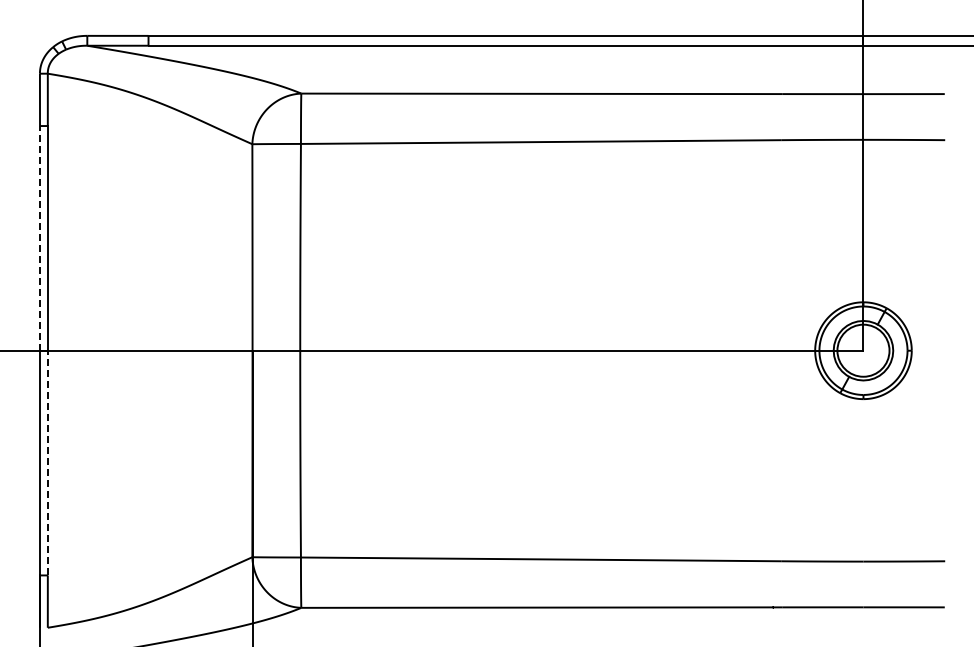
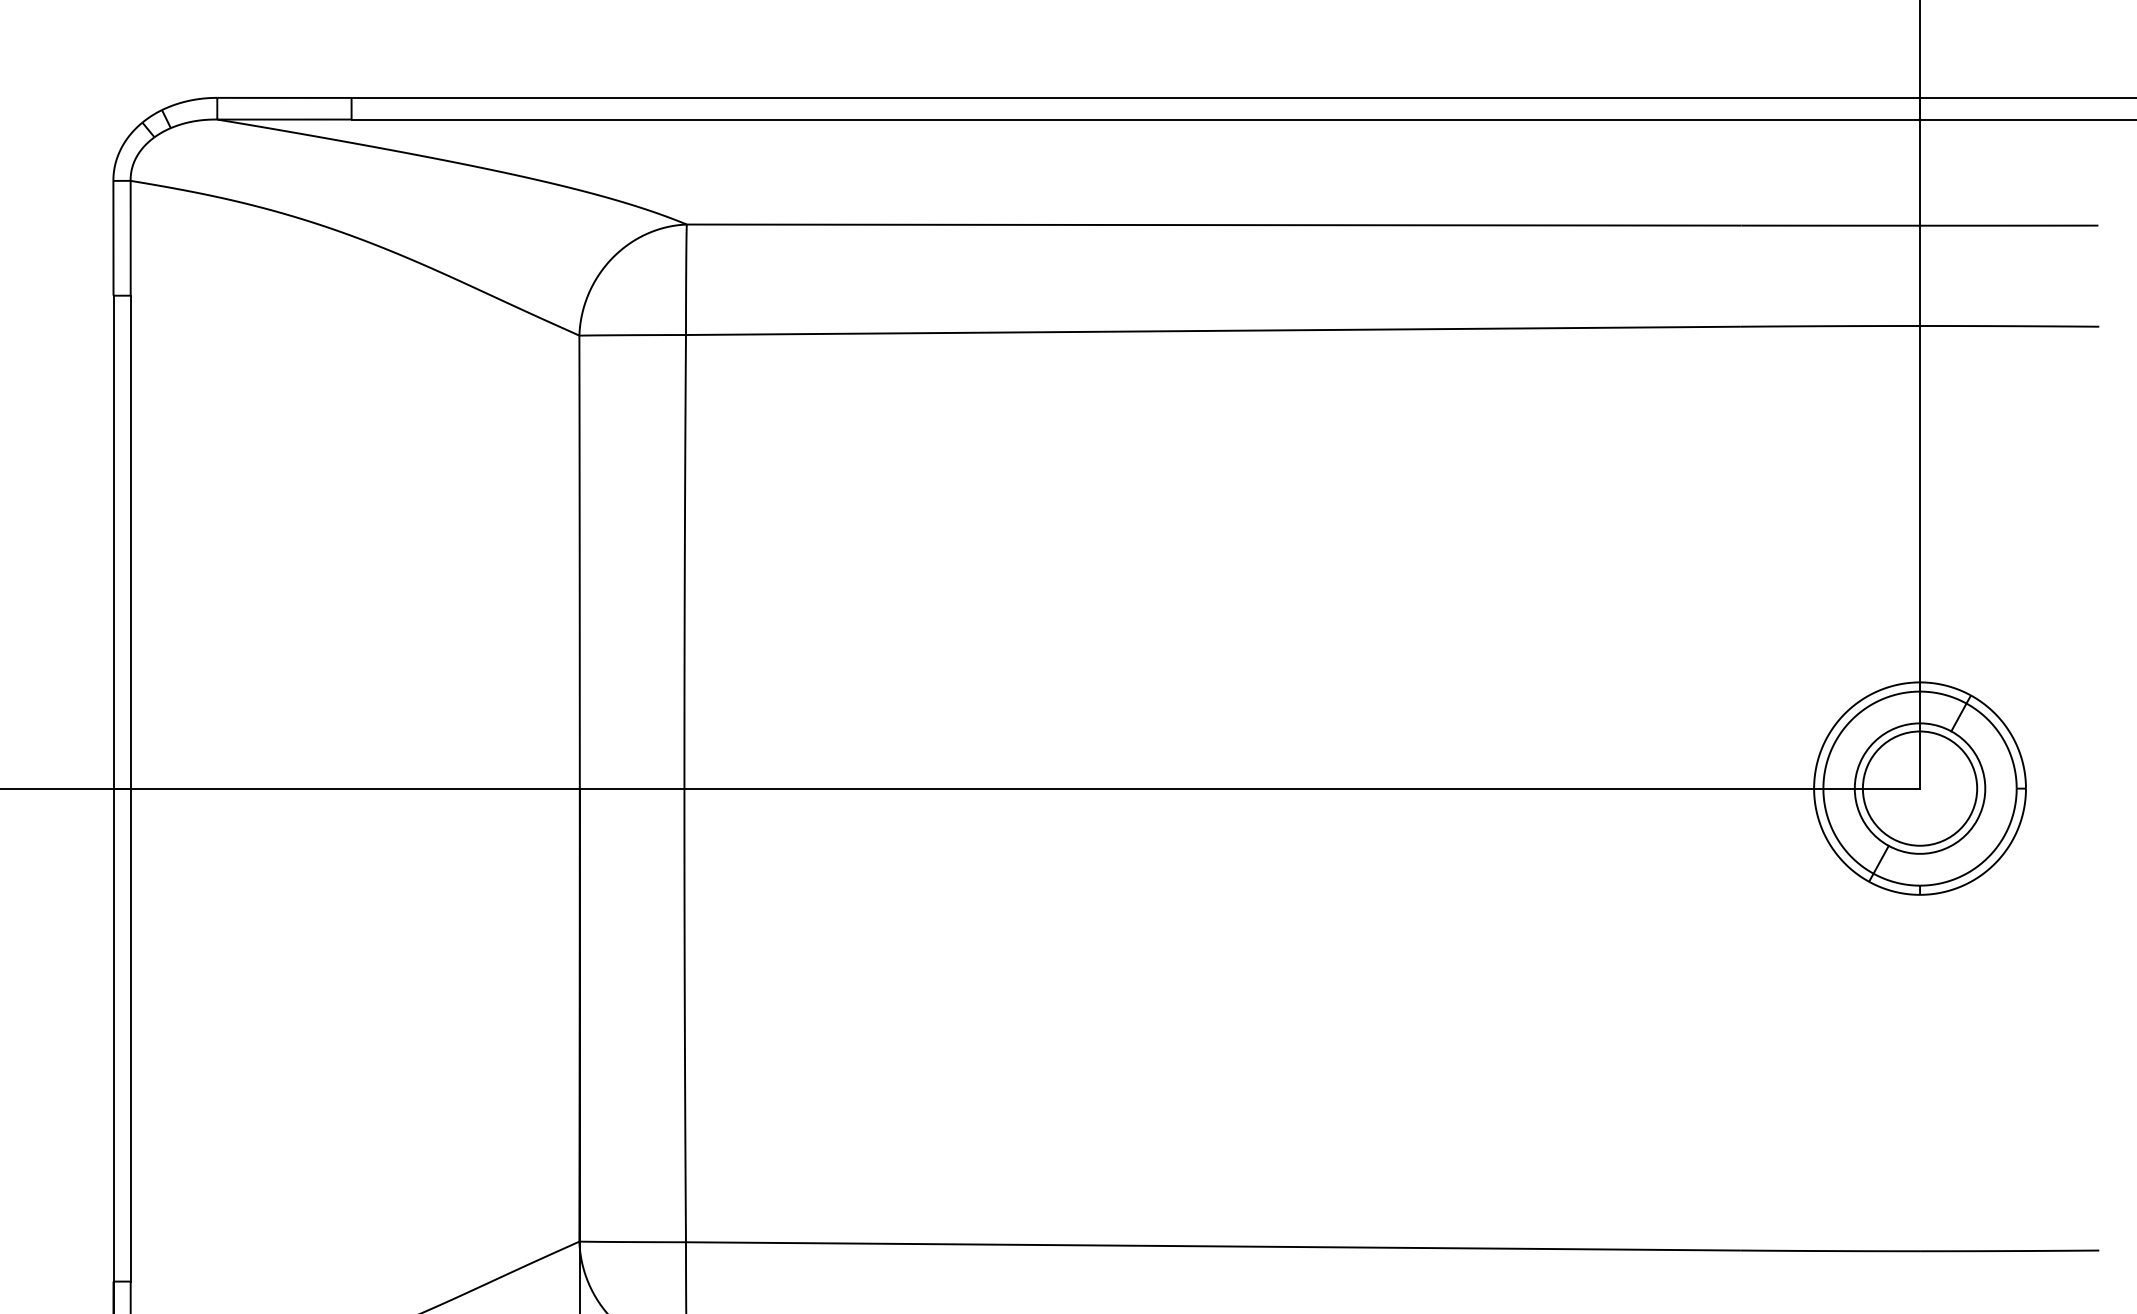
line: (40, 237) -> (114, 540), dashed -> solid
line: (47, 462) -> (129, 1033), dashed -> solid

